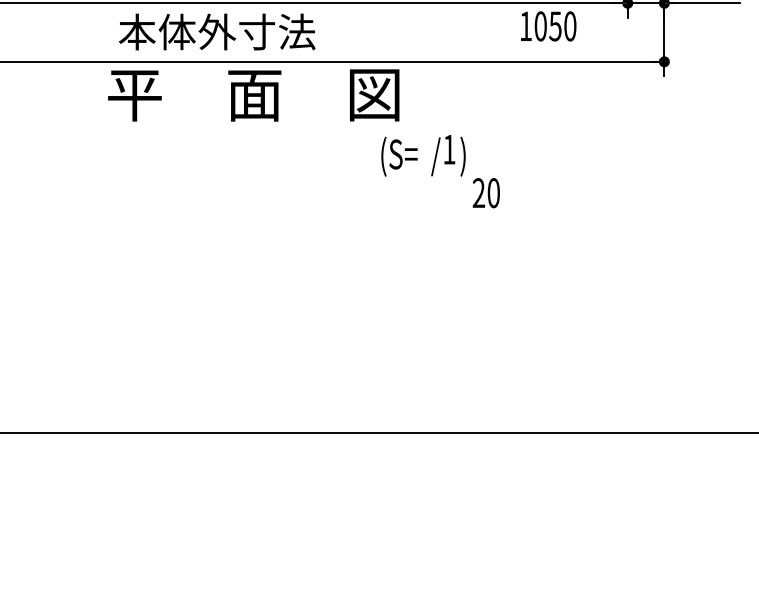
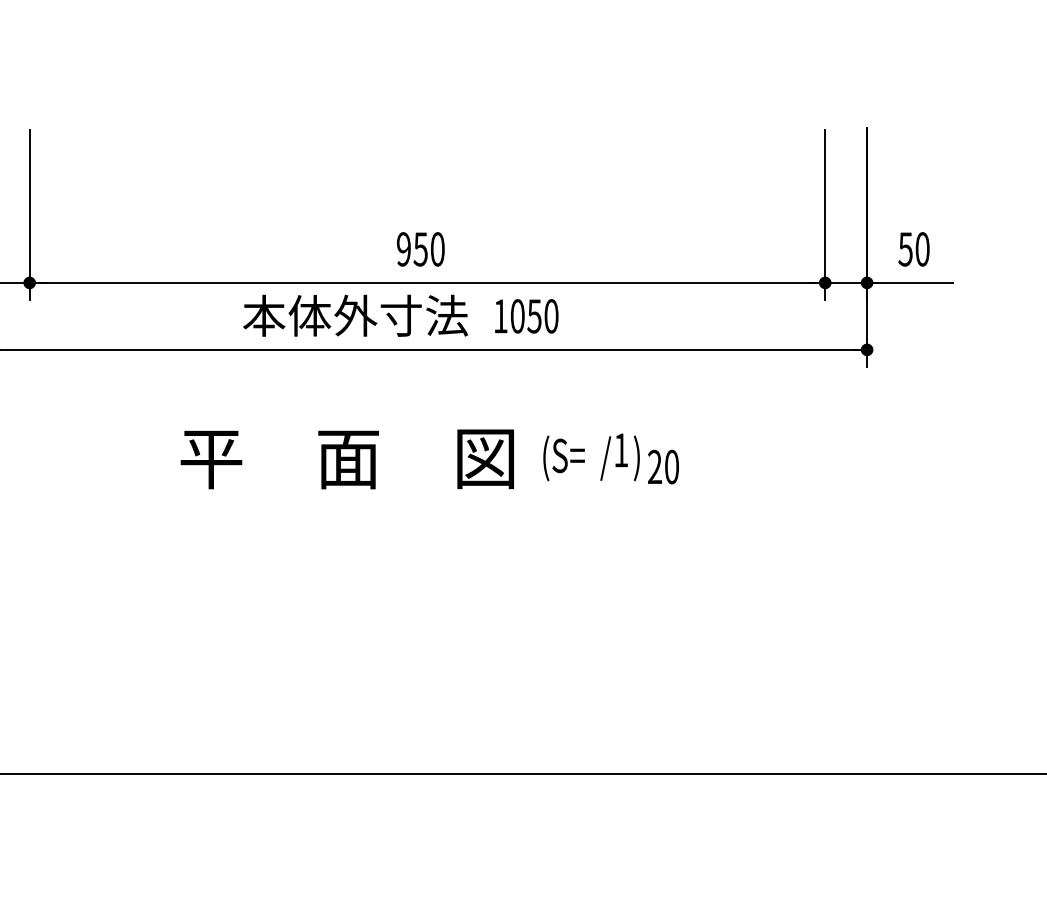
text: (548, 26) -> (526, 316), moved
text: (252, 95) -> (346, 459), moved
text: (486, 192) -> (663, 466), moved

